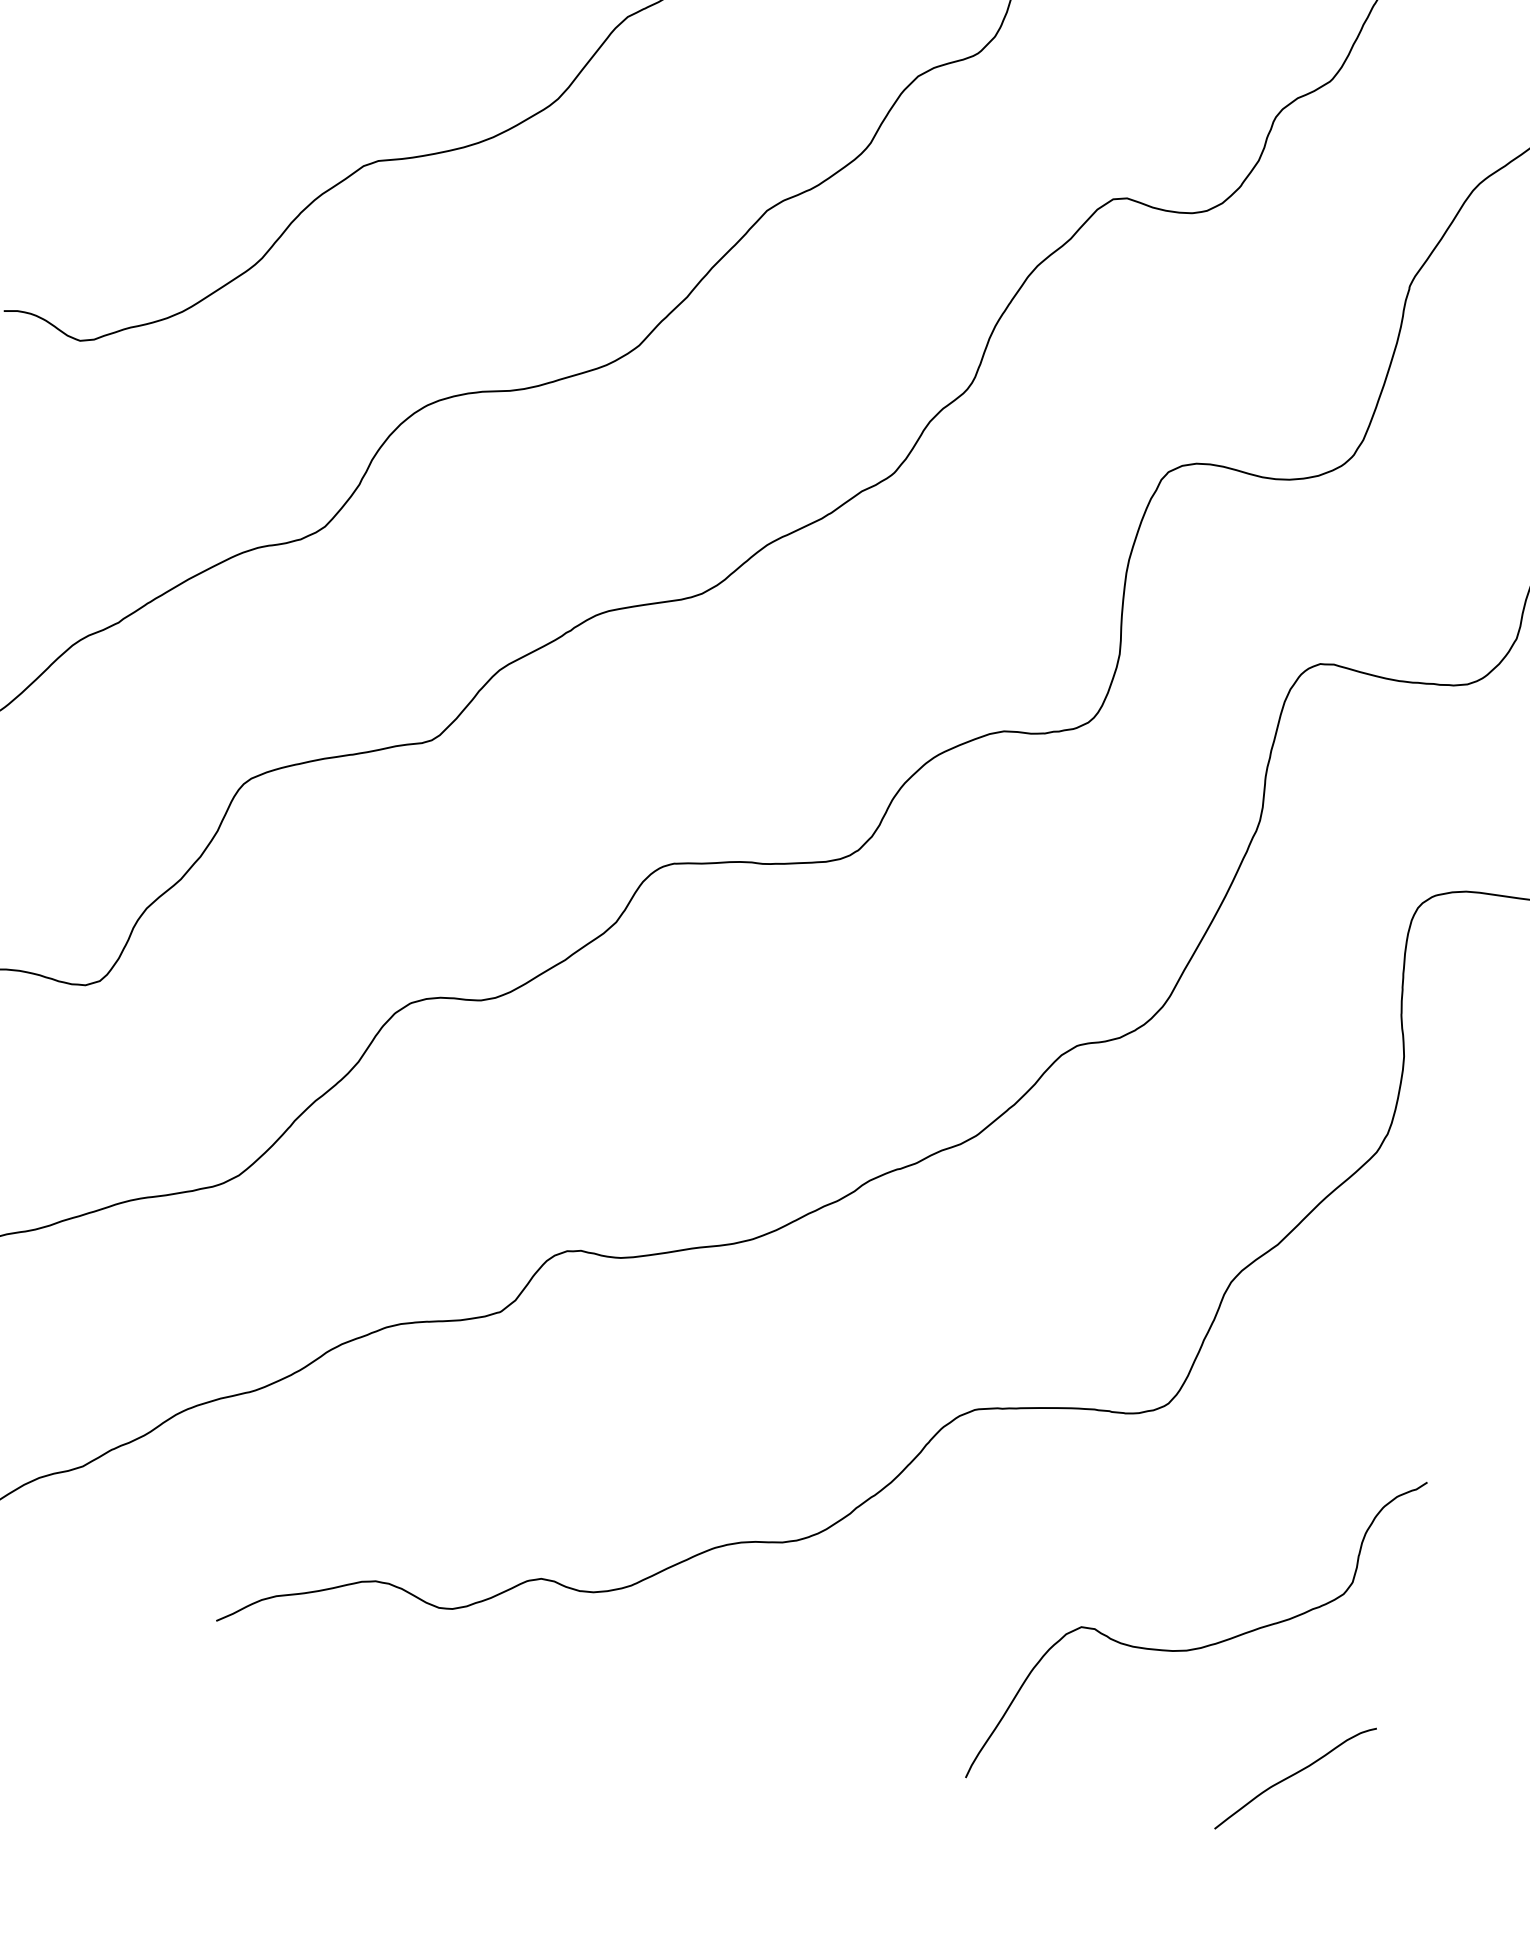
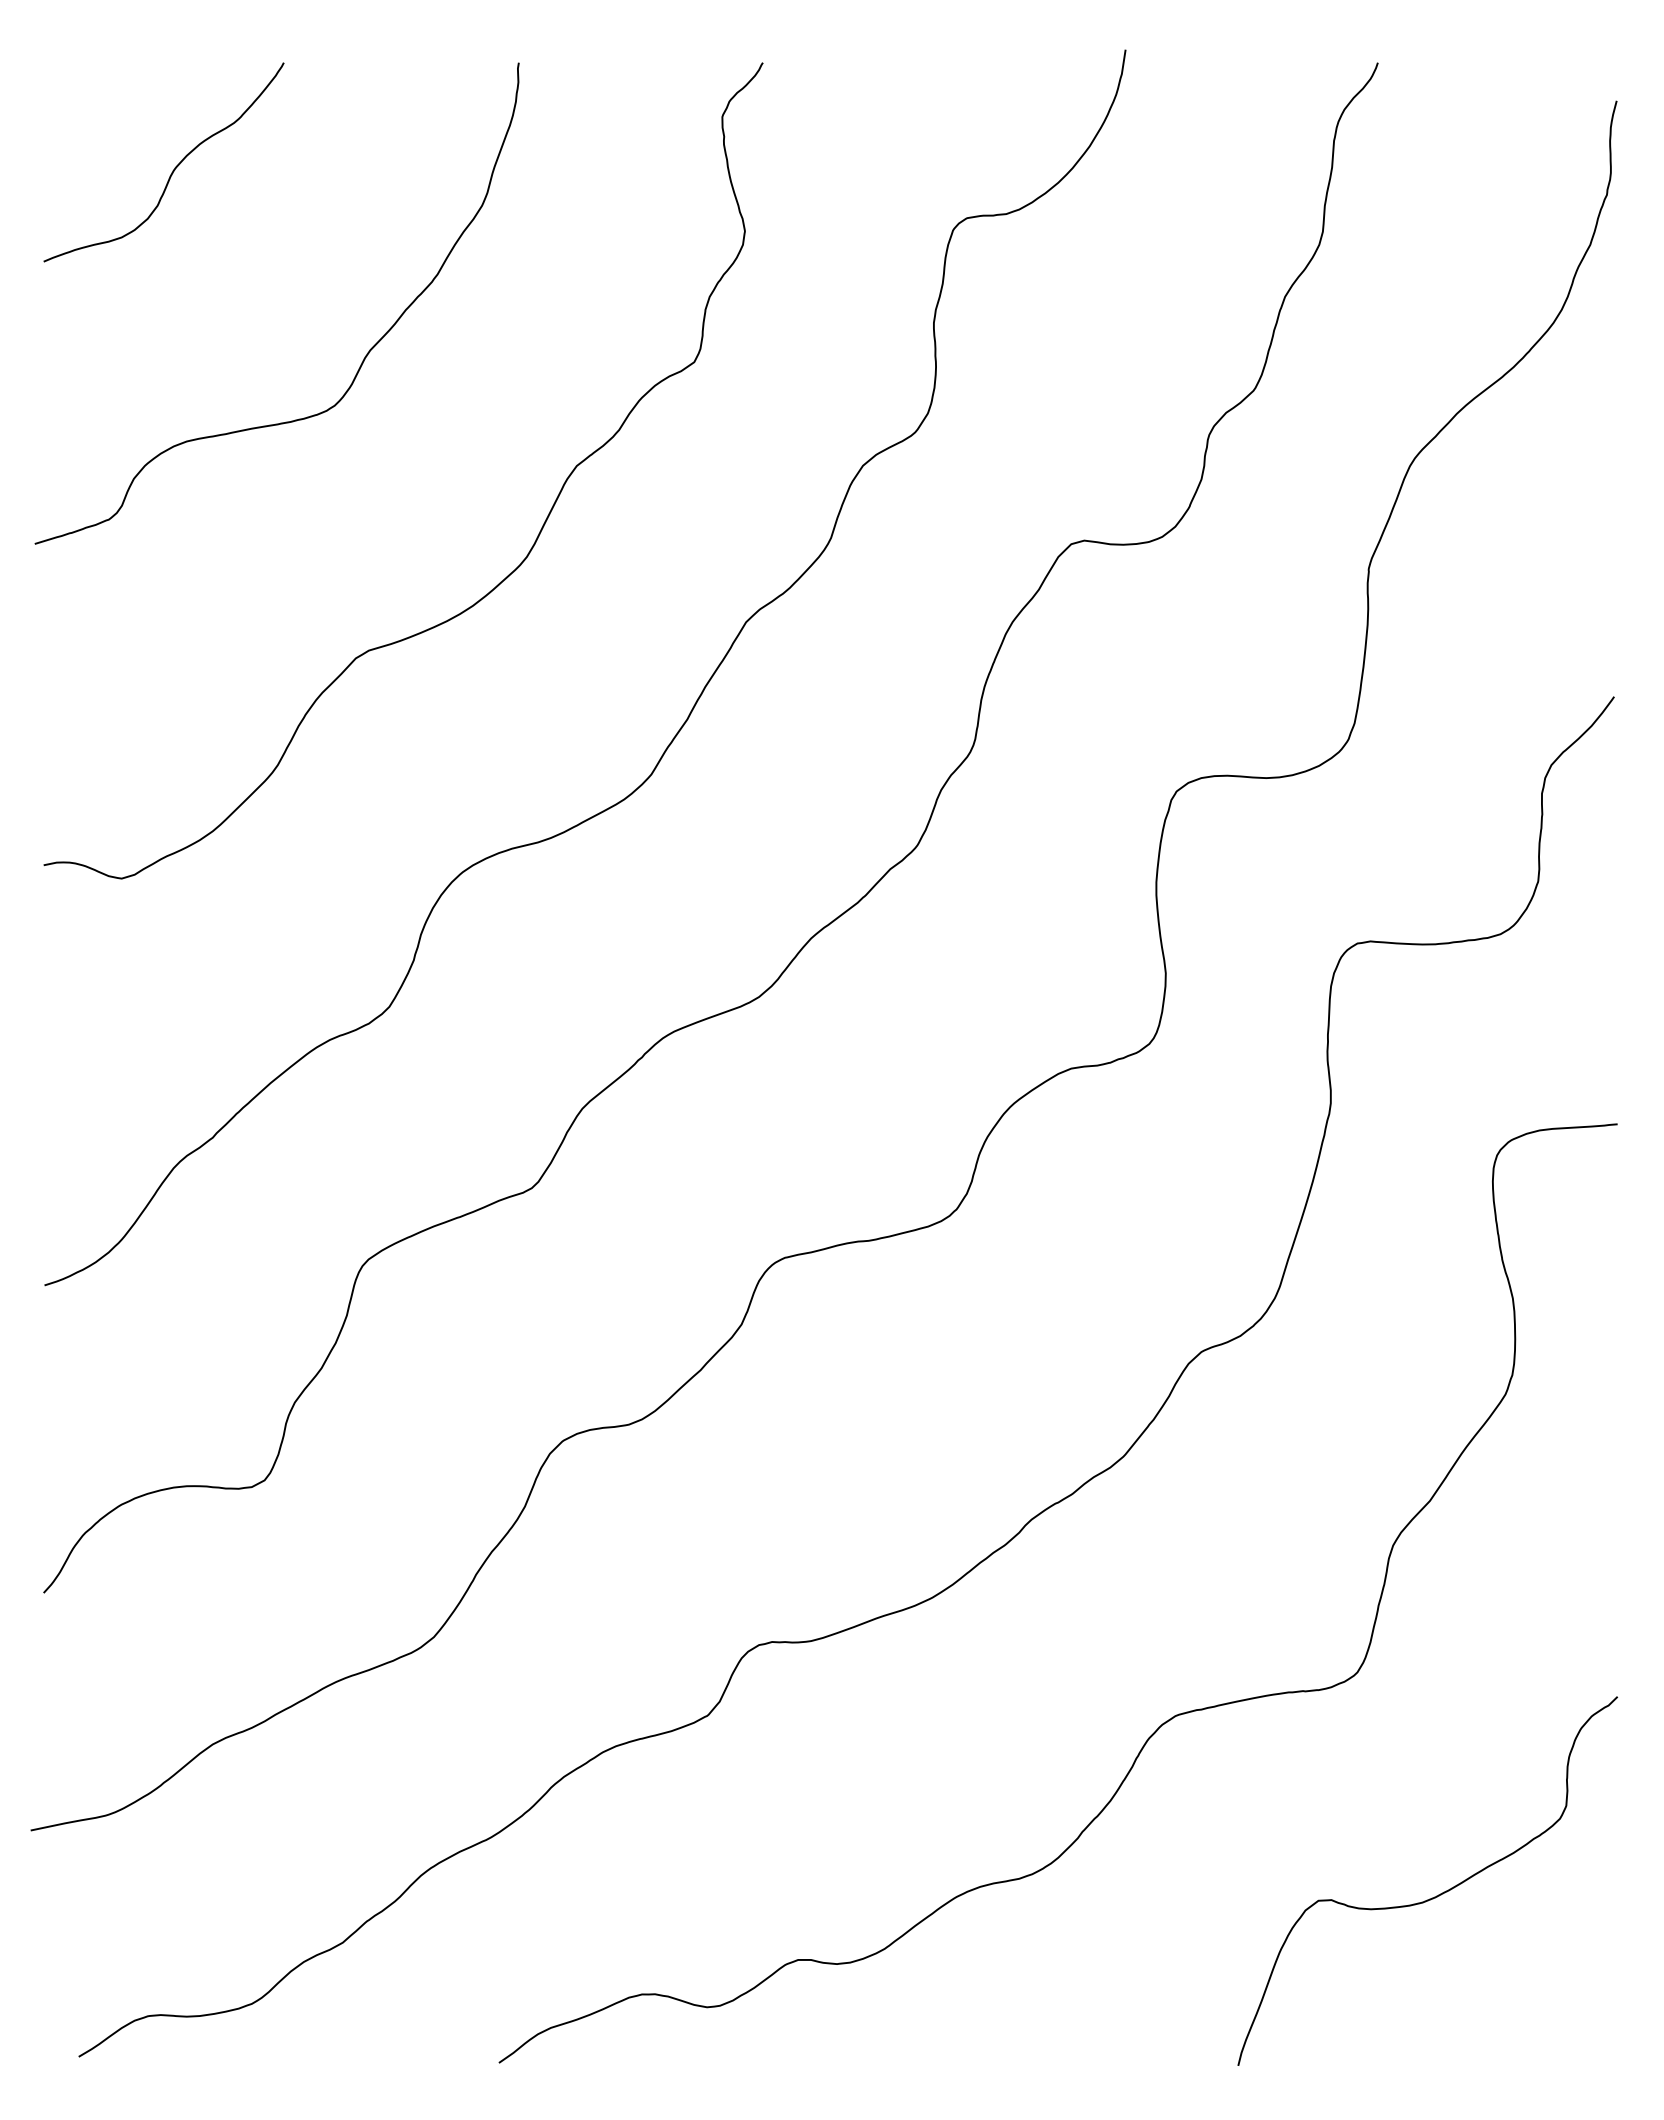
curve: (1294, 1775) -> (1548, 1999), removed

